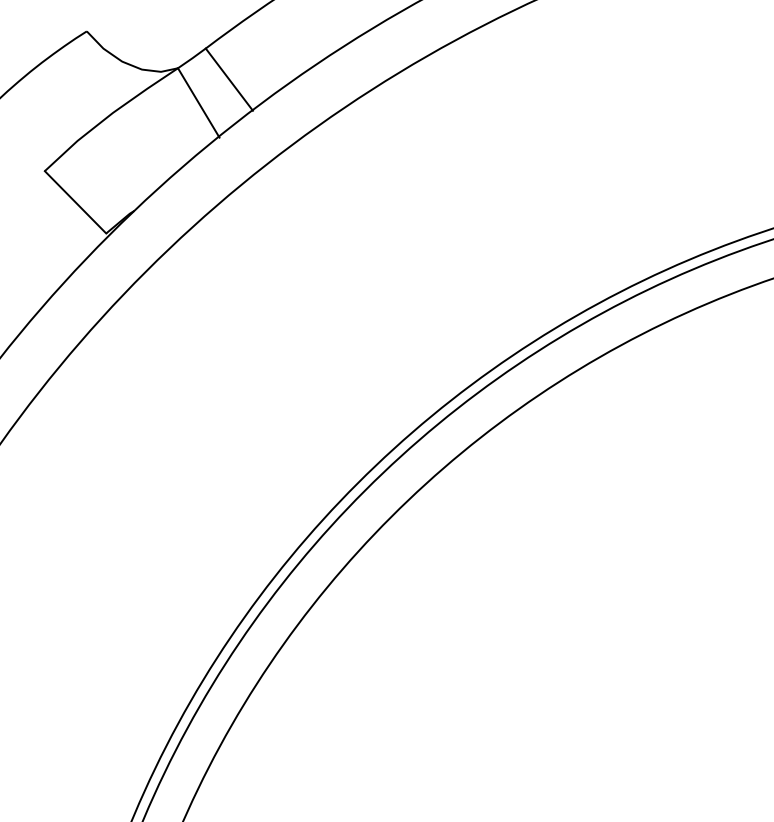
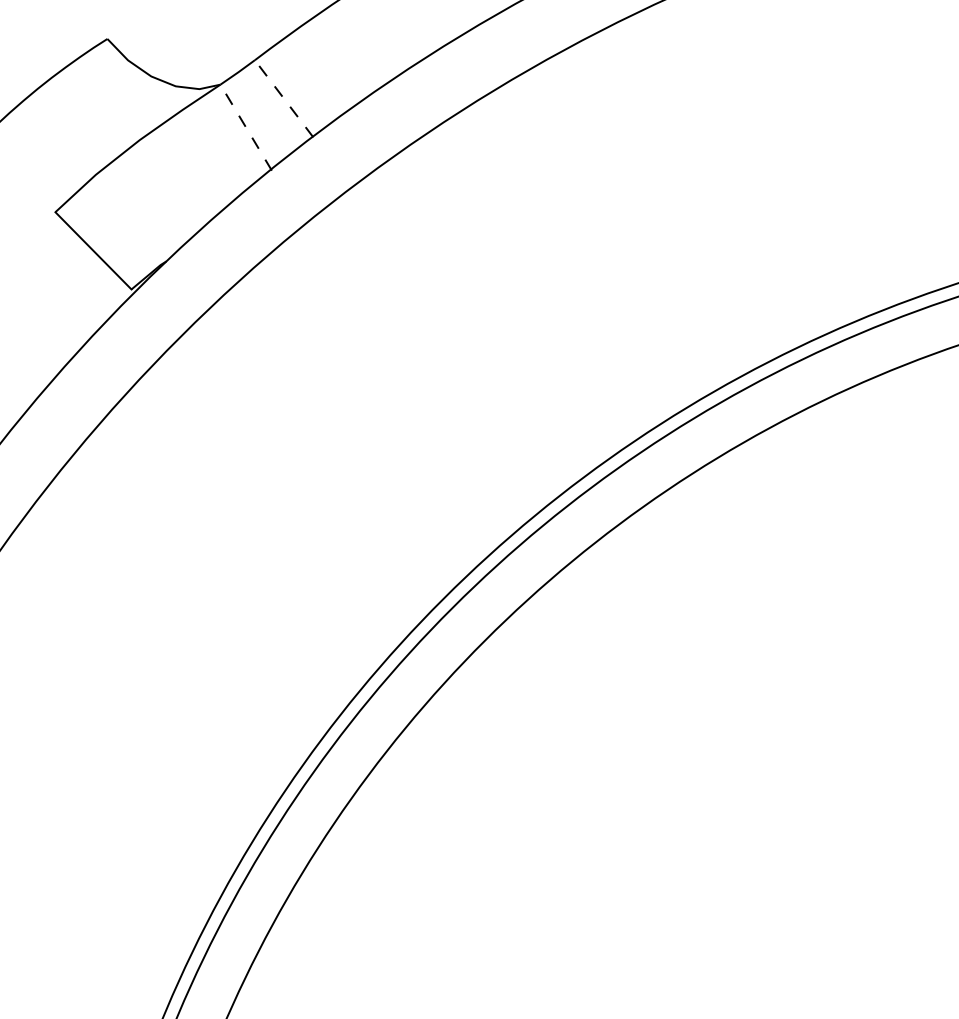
line: (228, 79) -> (283, 98), solid -> dashed
line: (198, 102) -> (245, 127), solid -> dashed

